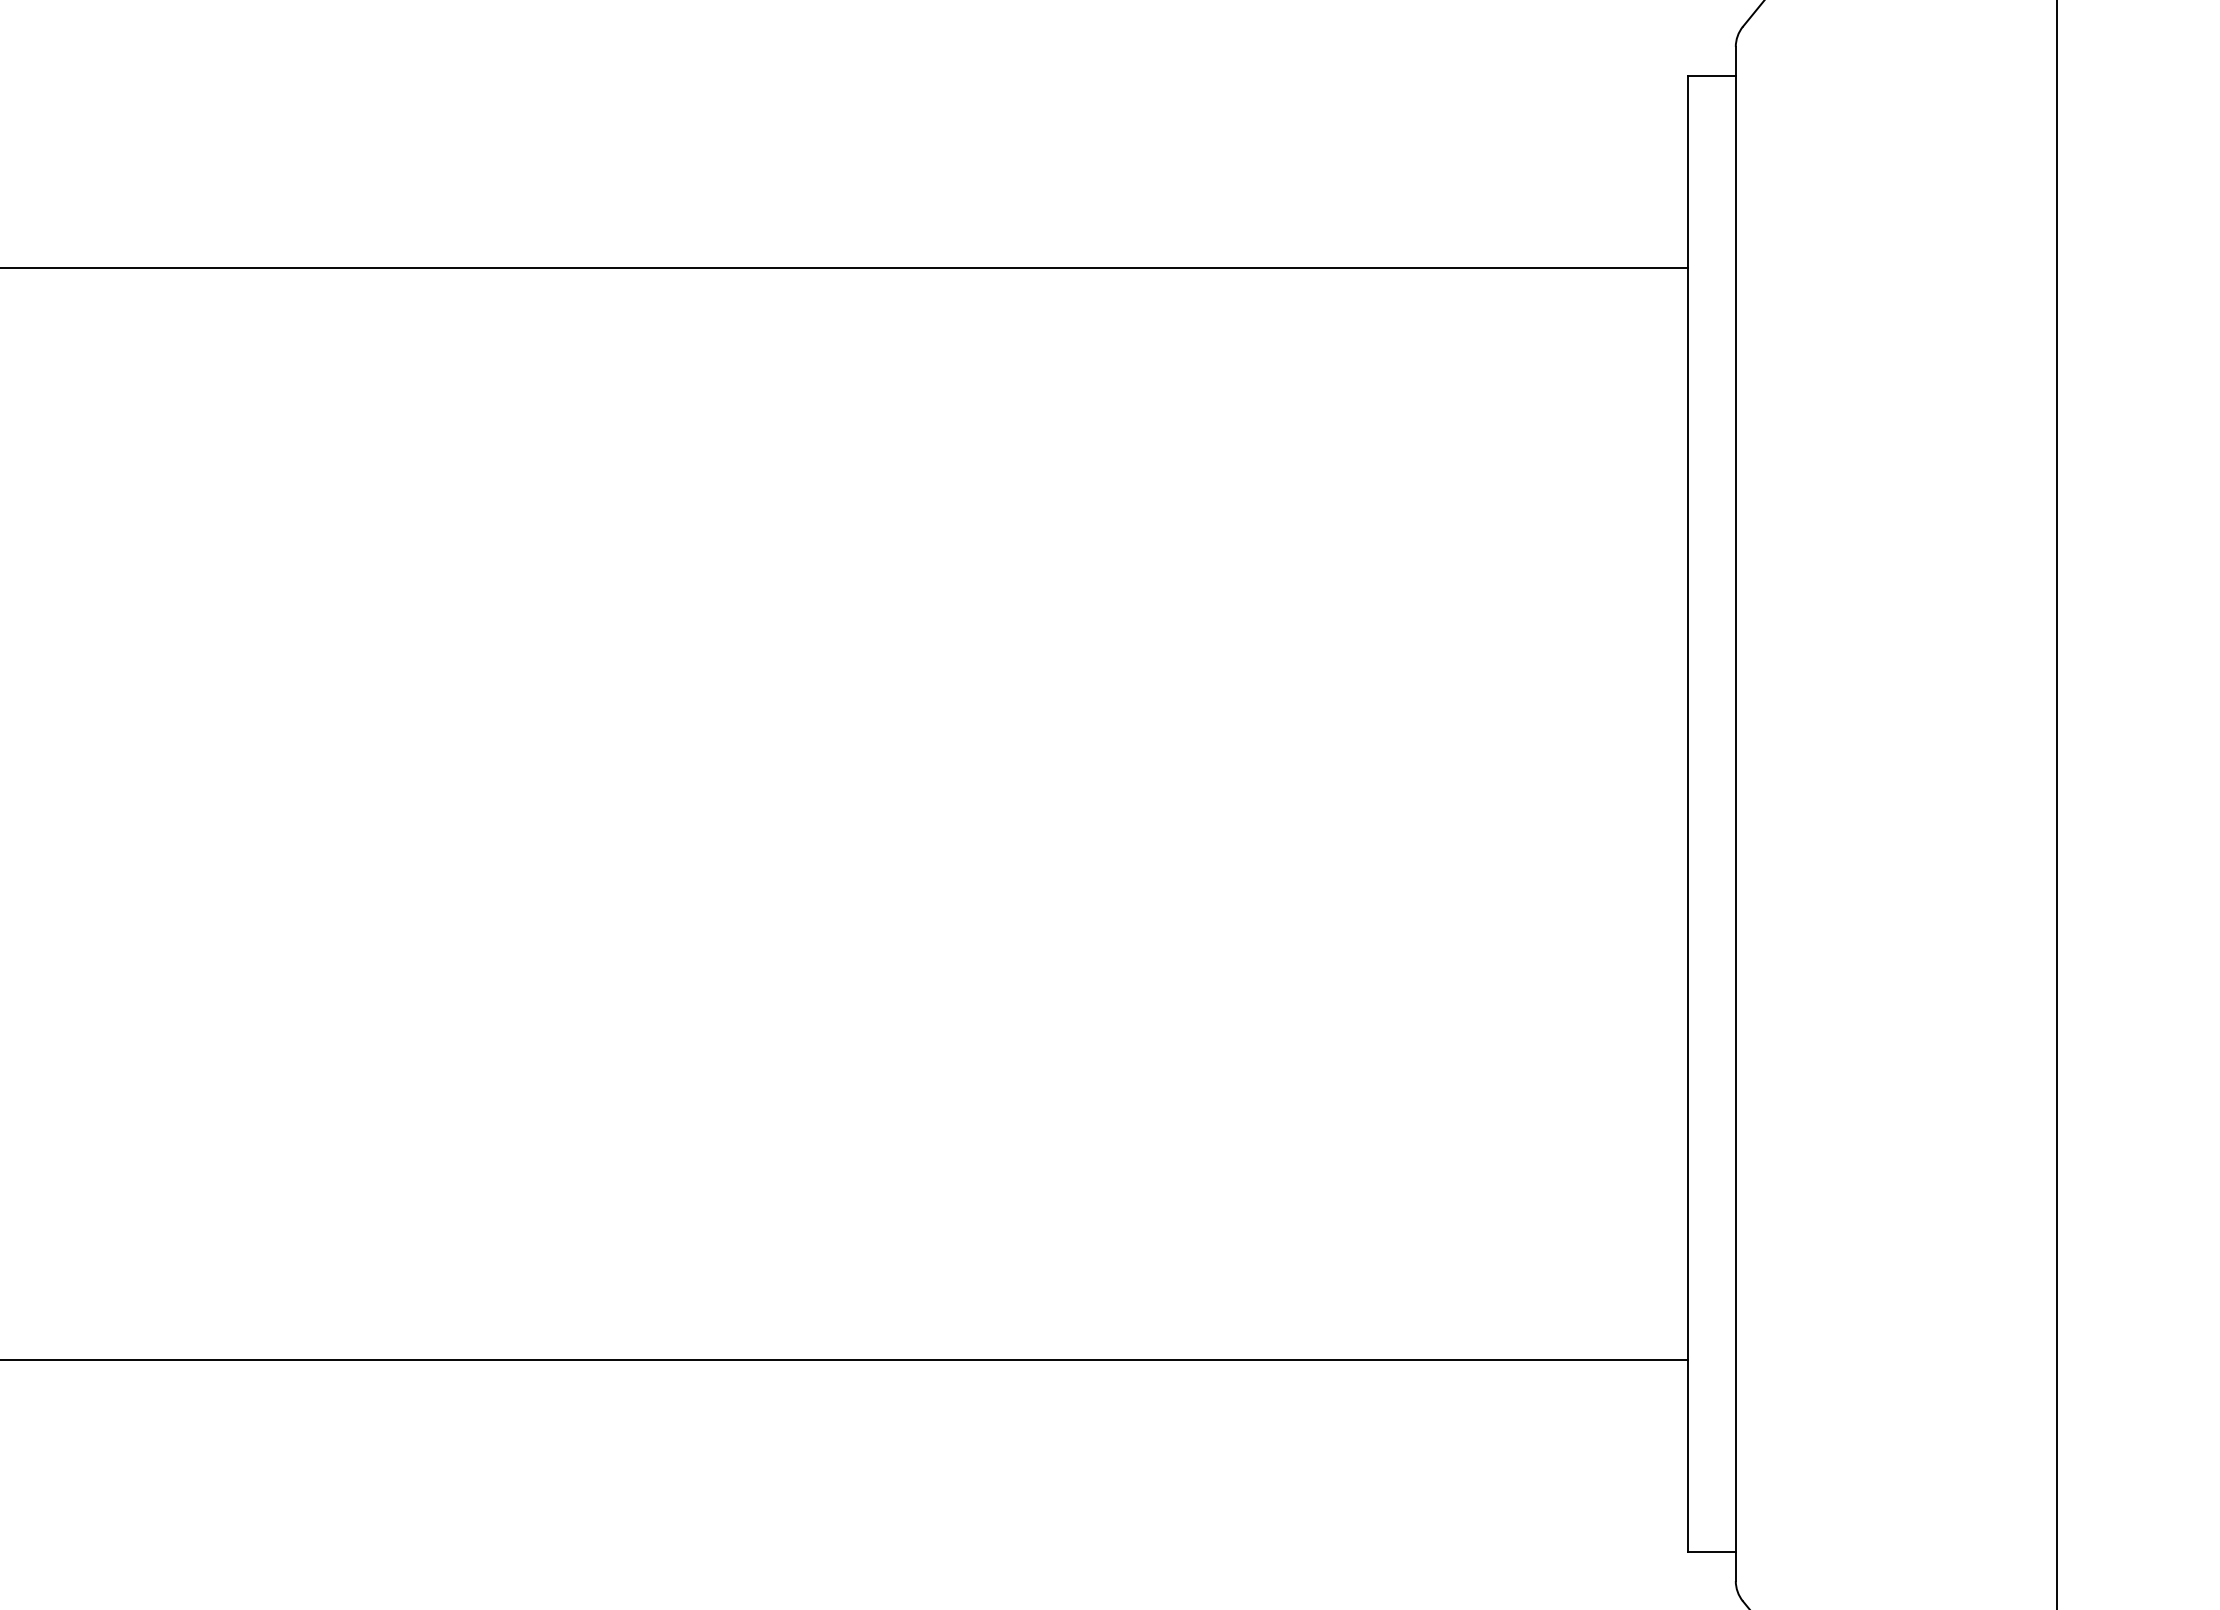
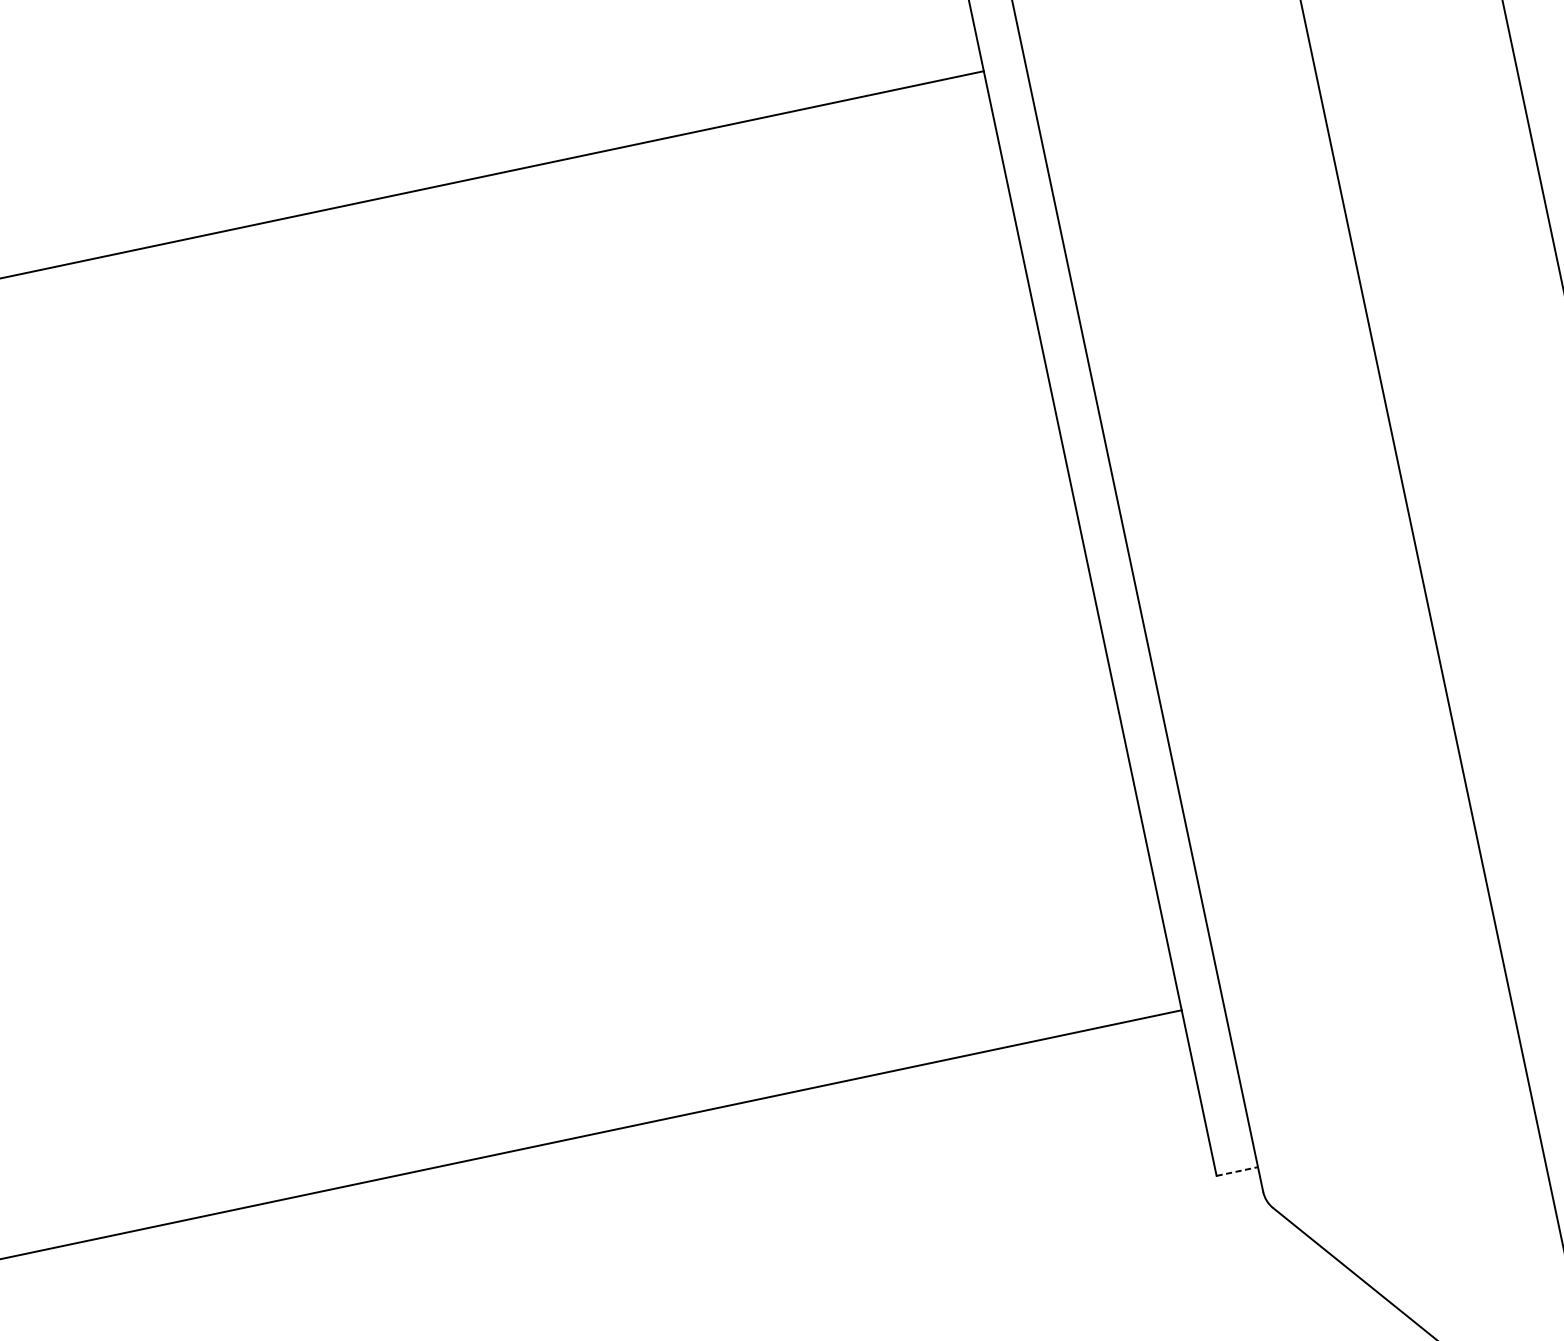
line: (1712, 1552) -> (1237, 1171), solid -> dashed

